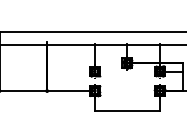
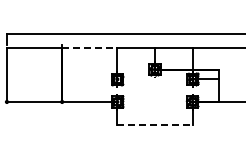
line: (70, 44) -> (89, 48), solid -> dashed
line: (127, 110) -> (155, 124), solid -> dashed

